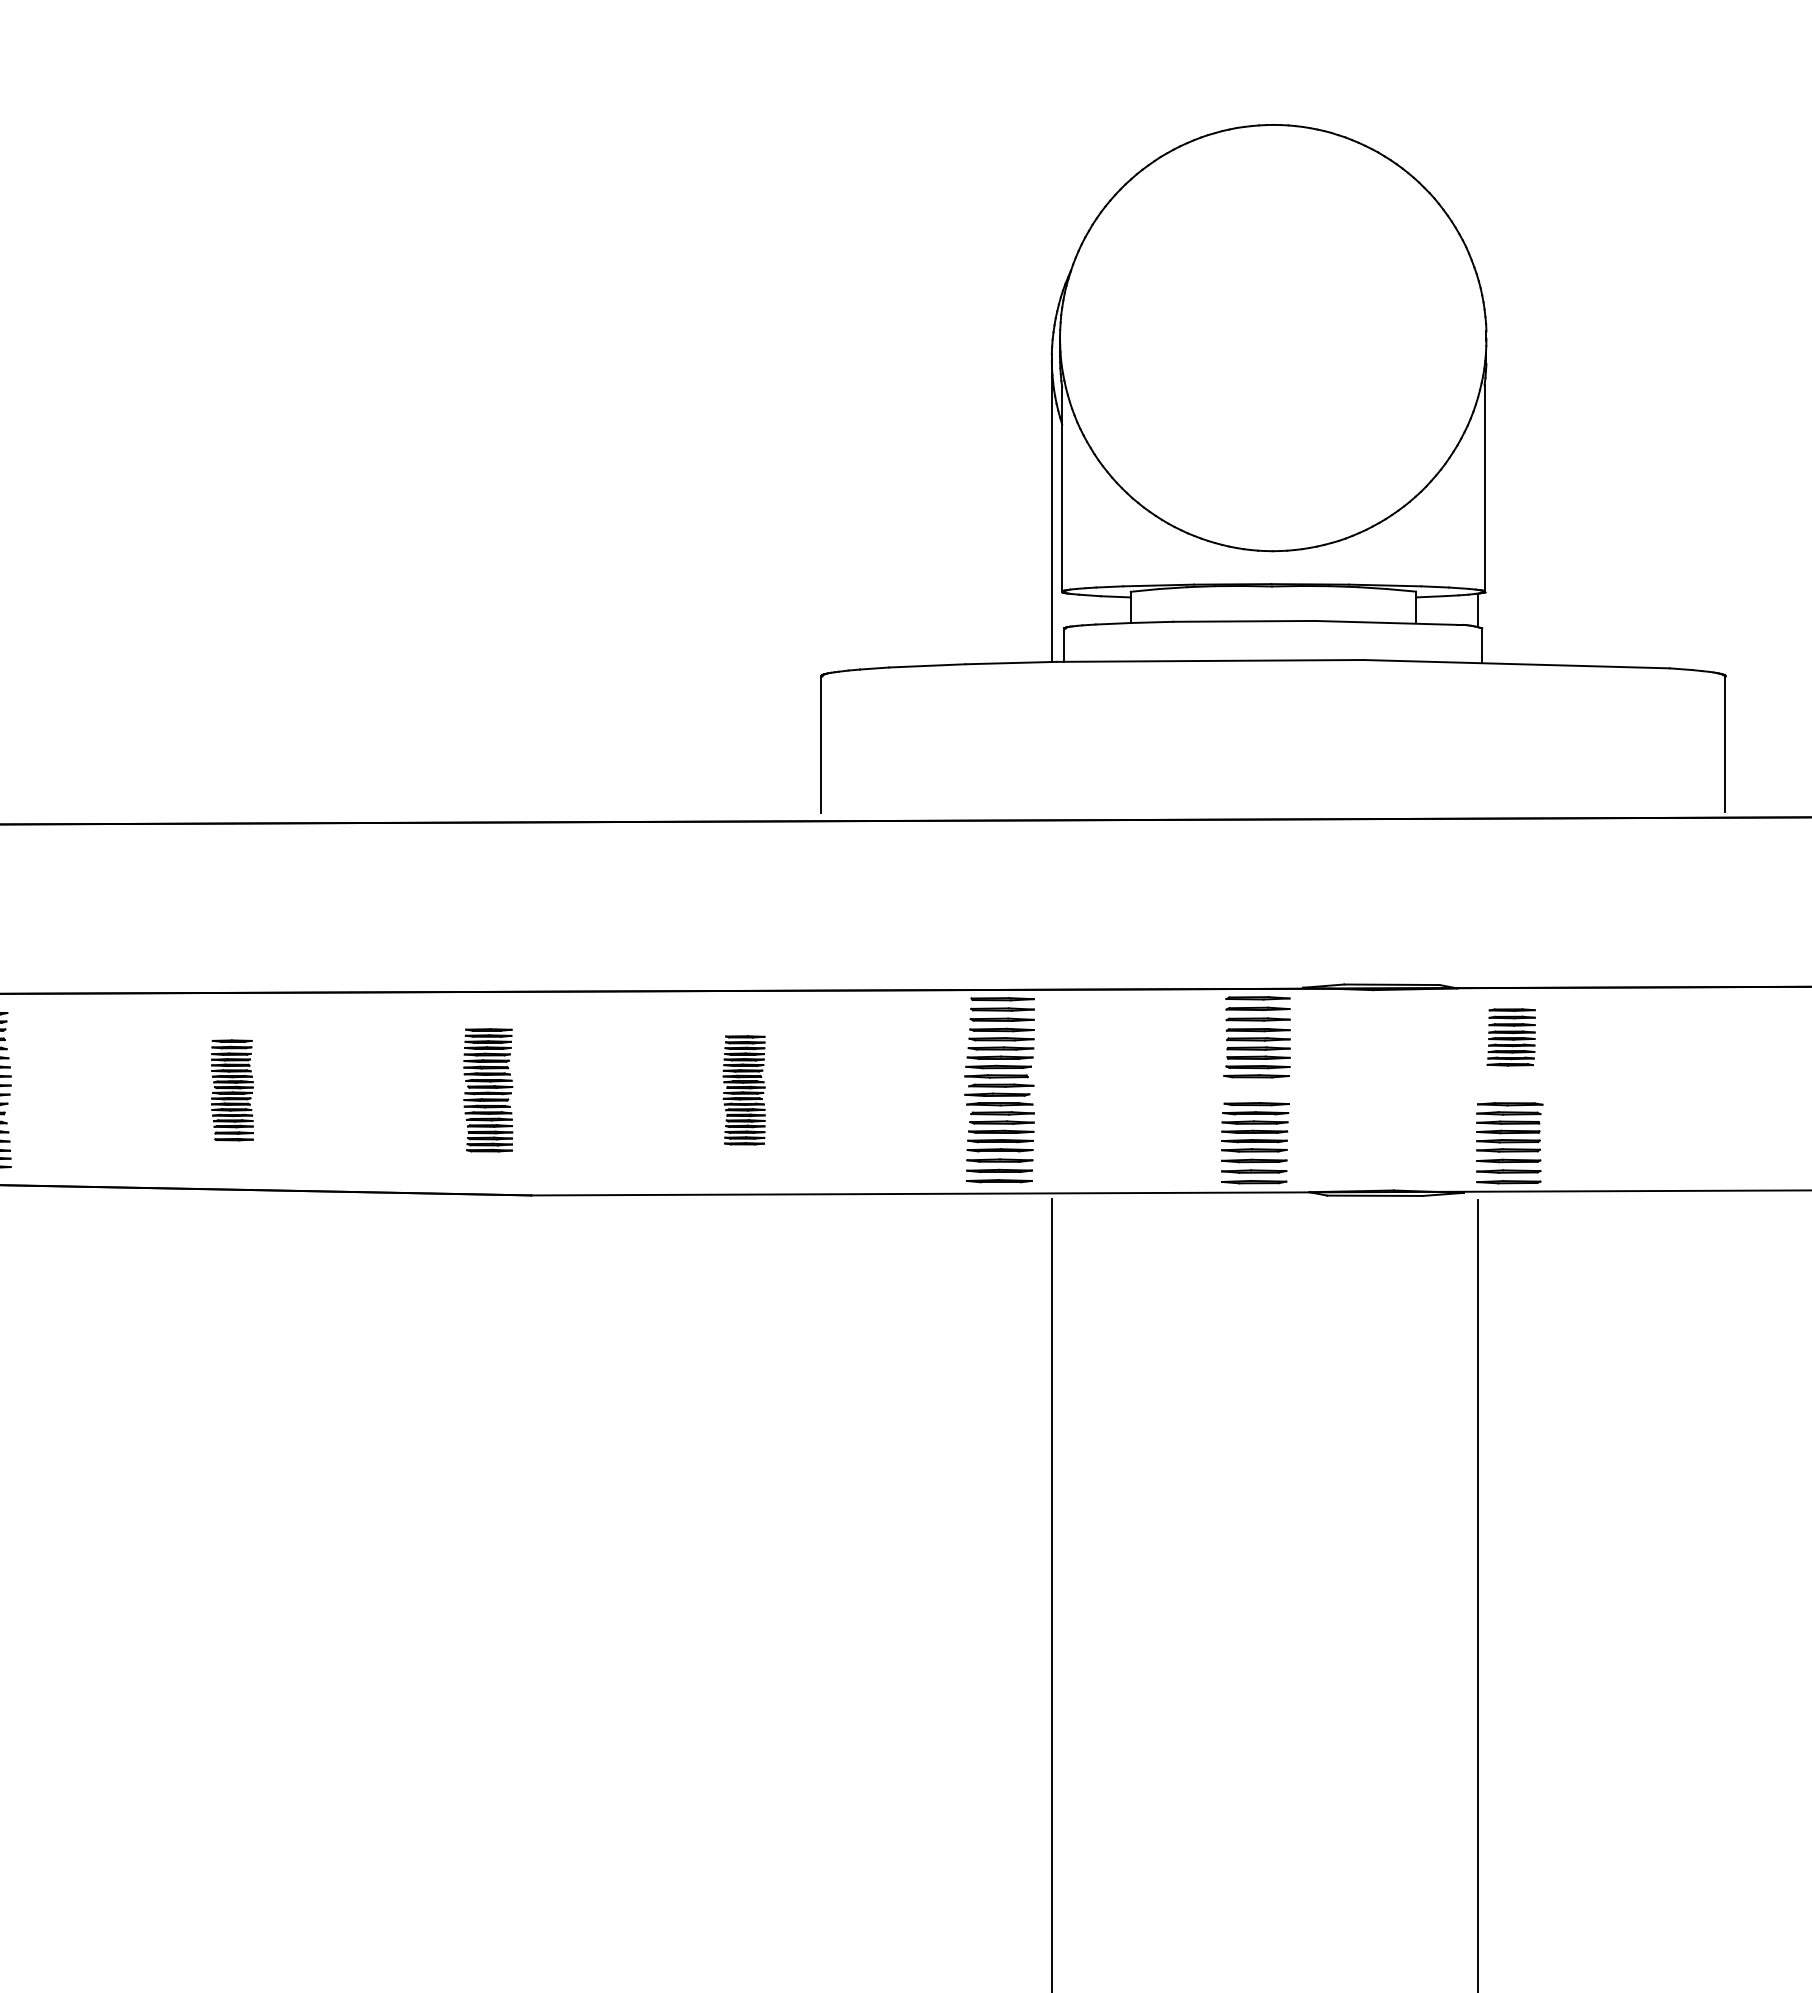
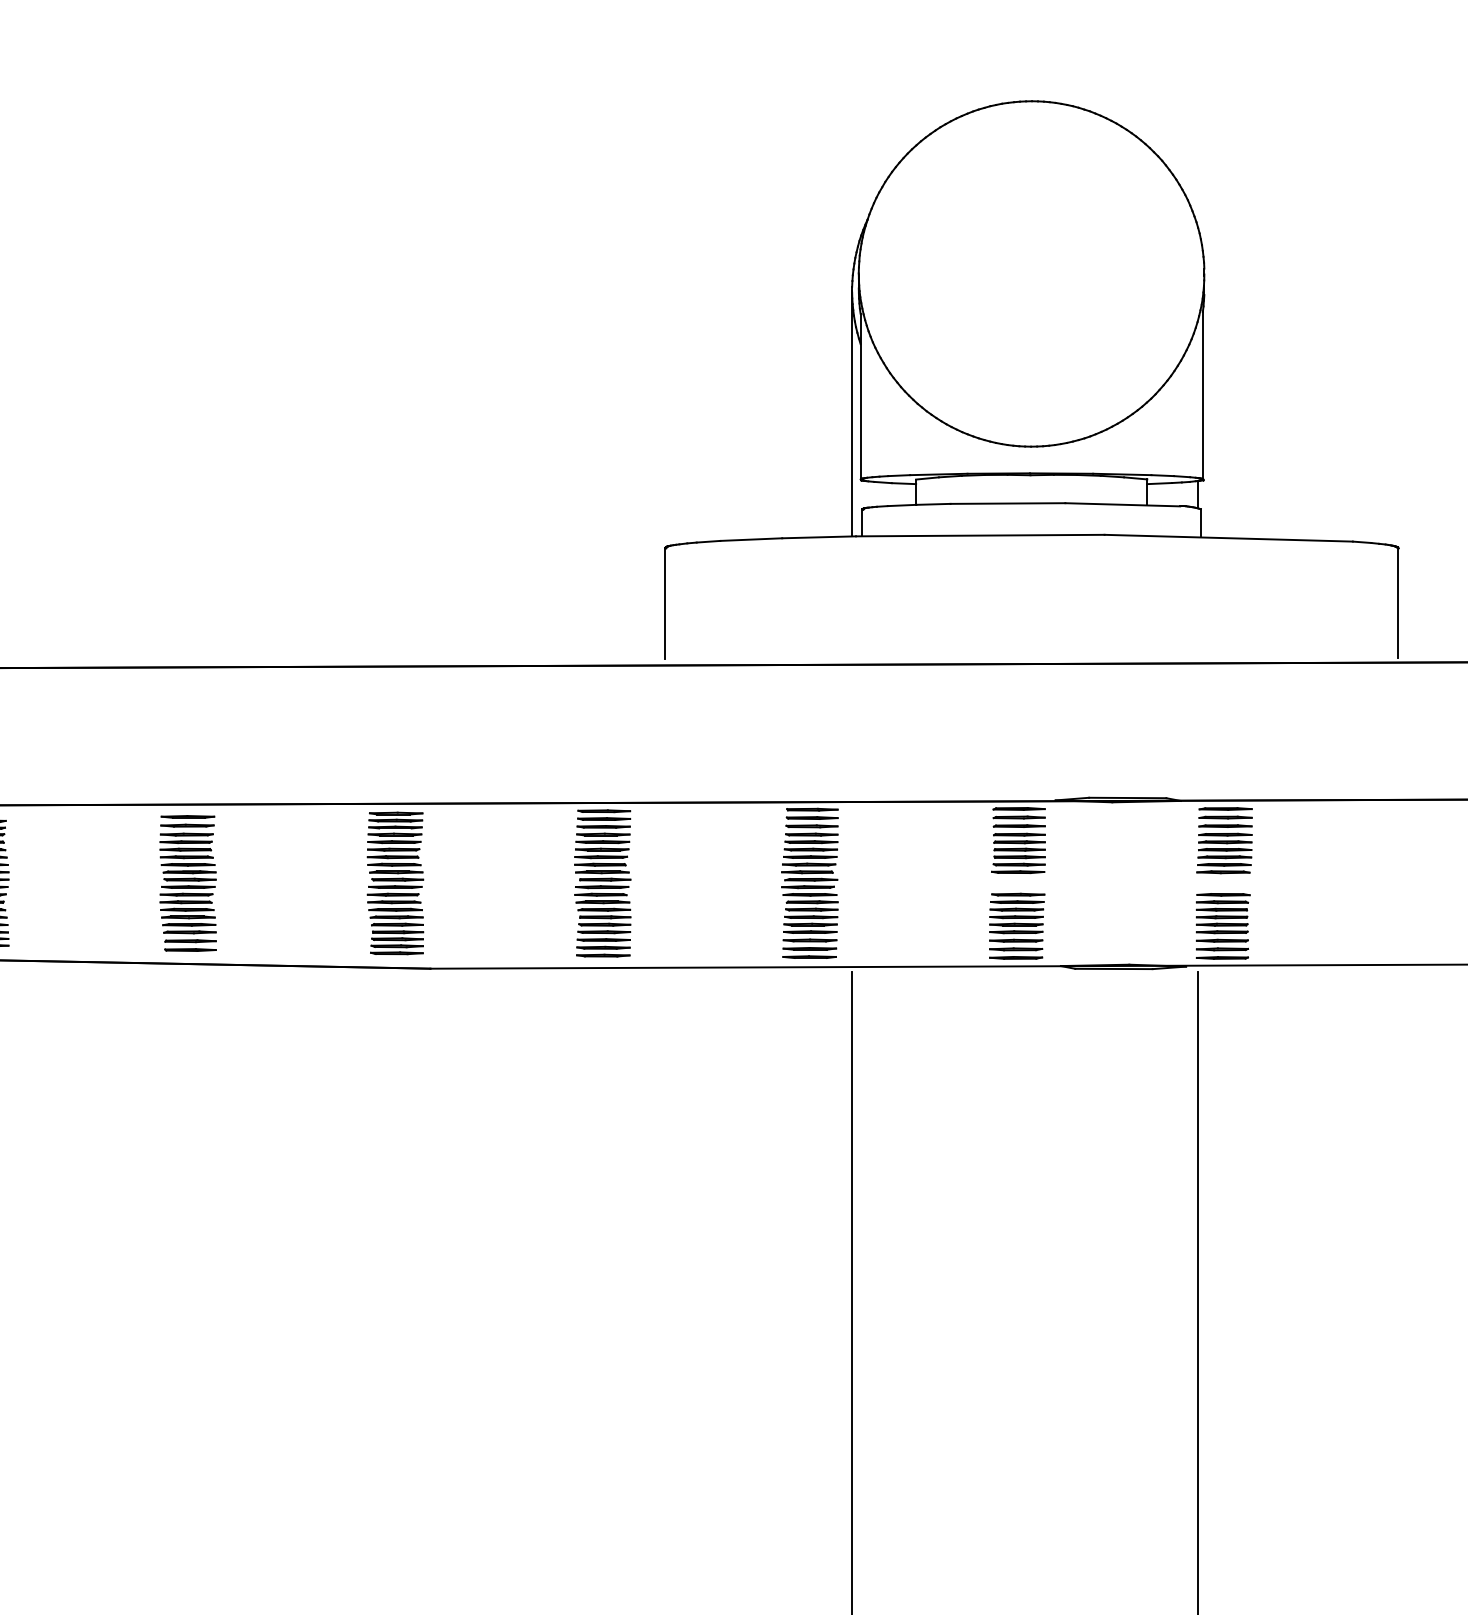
part: (1510, 1037) -> (1223, 840), size x1.43
part: (232, 1090) -> (188, 883), size x1.67
part: (488, 1090) -> (395, 883), size x1.43
part: (744, 1090) -> (603, 883), size x1.67

